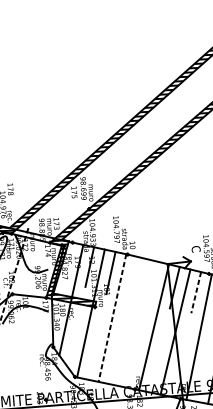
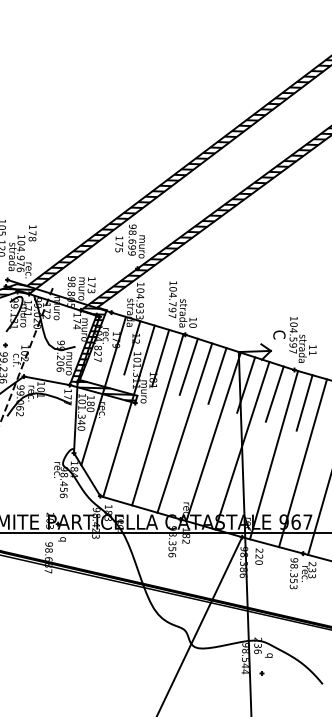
line: (131, 277) -> (188, 366), added
line: (153, 282) -> (217, 375), added
line: (196, 292) -> (274, 394), dashed -> solid
line: (112, 318) -> (157, 420), dashed -> solid
line: (132, 322) -> (184, 427), added

